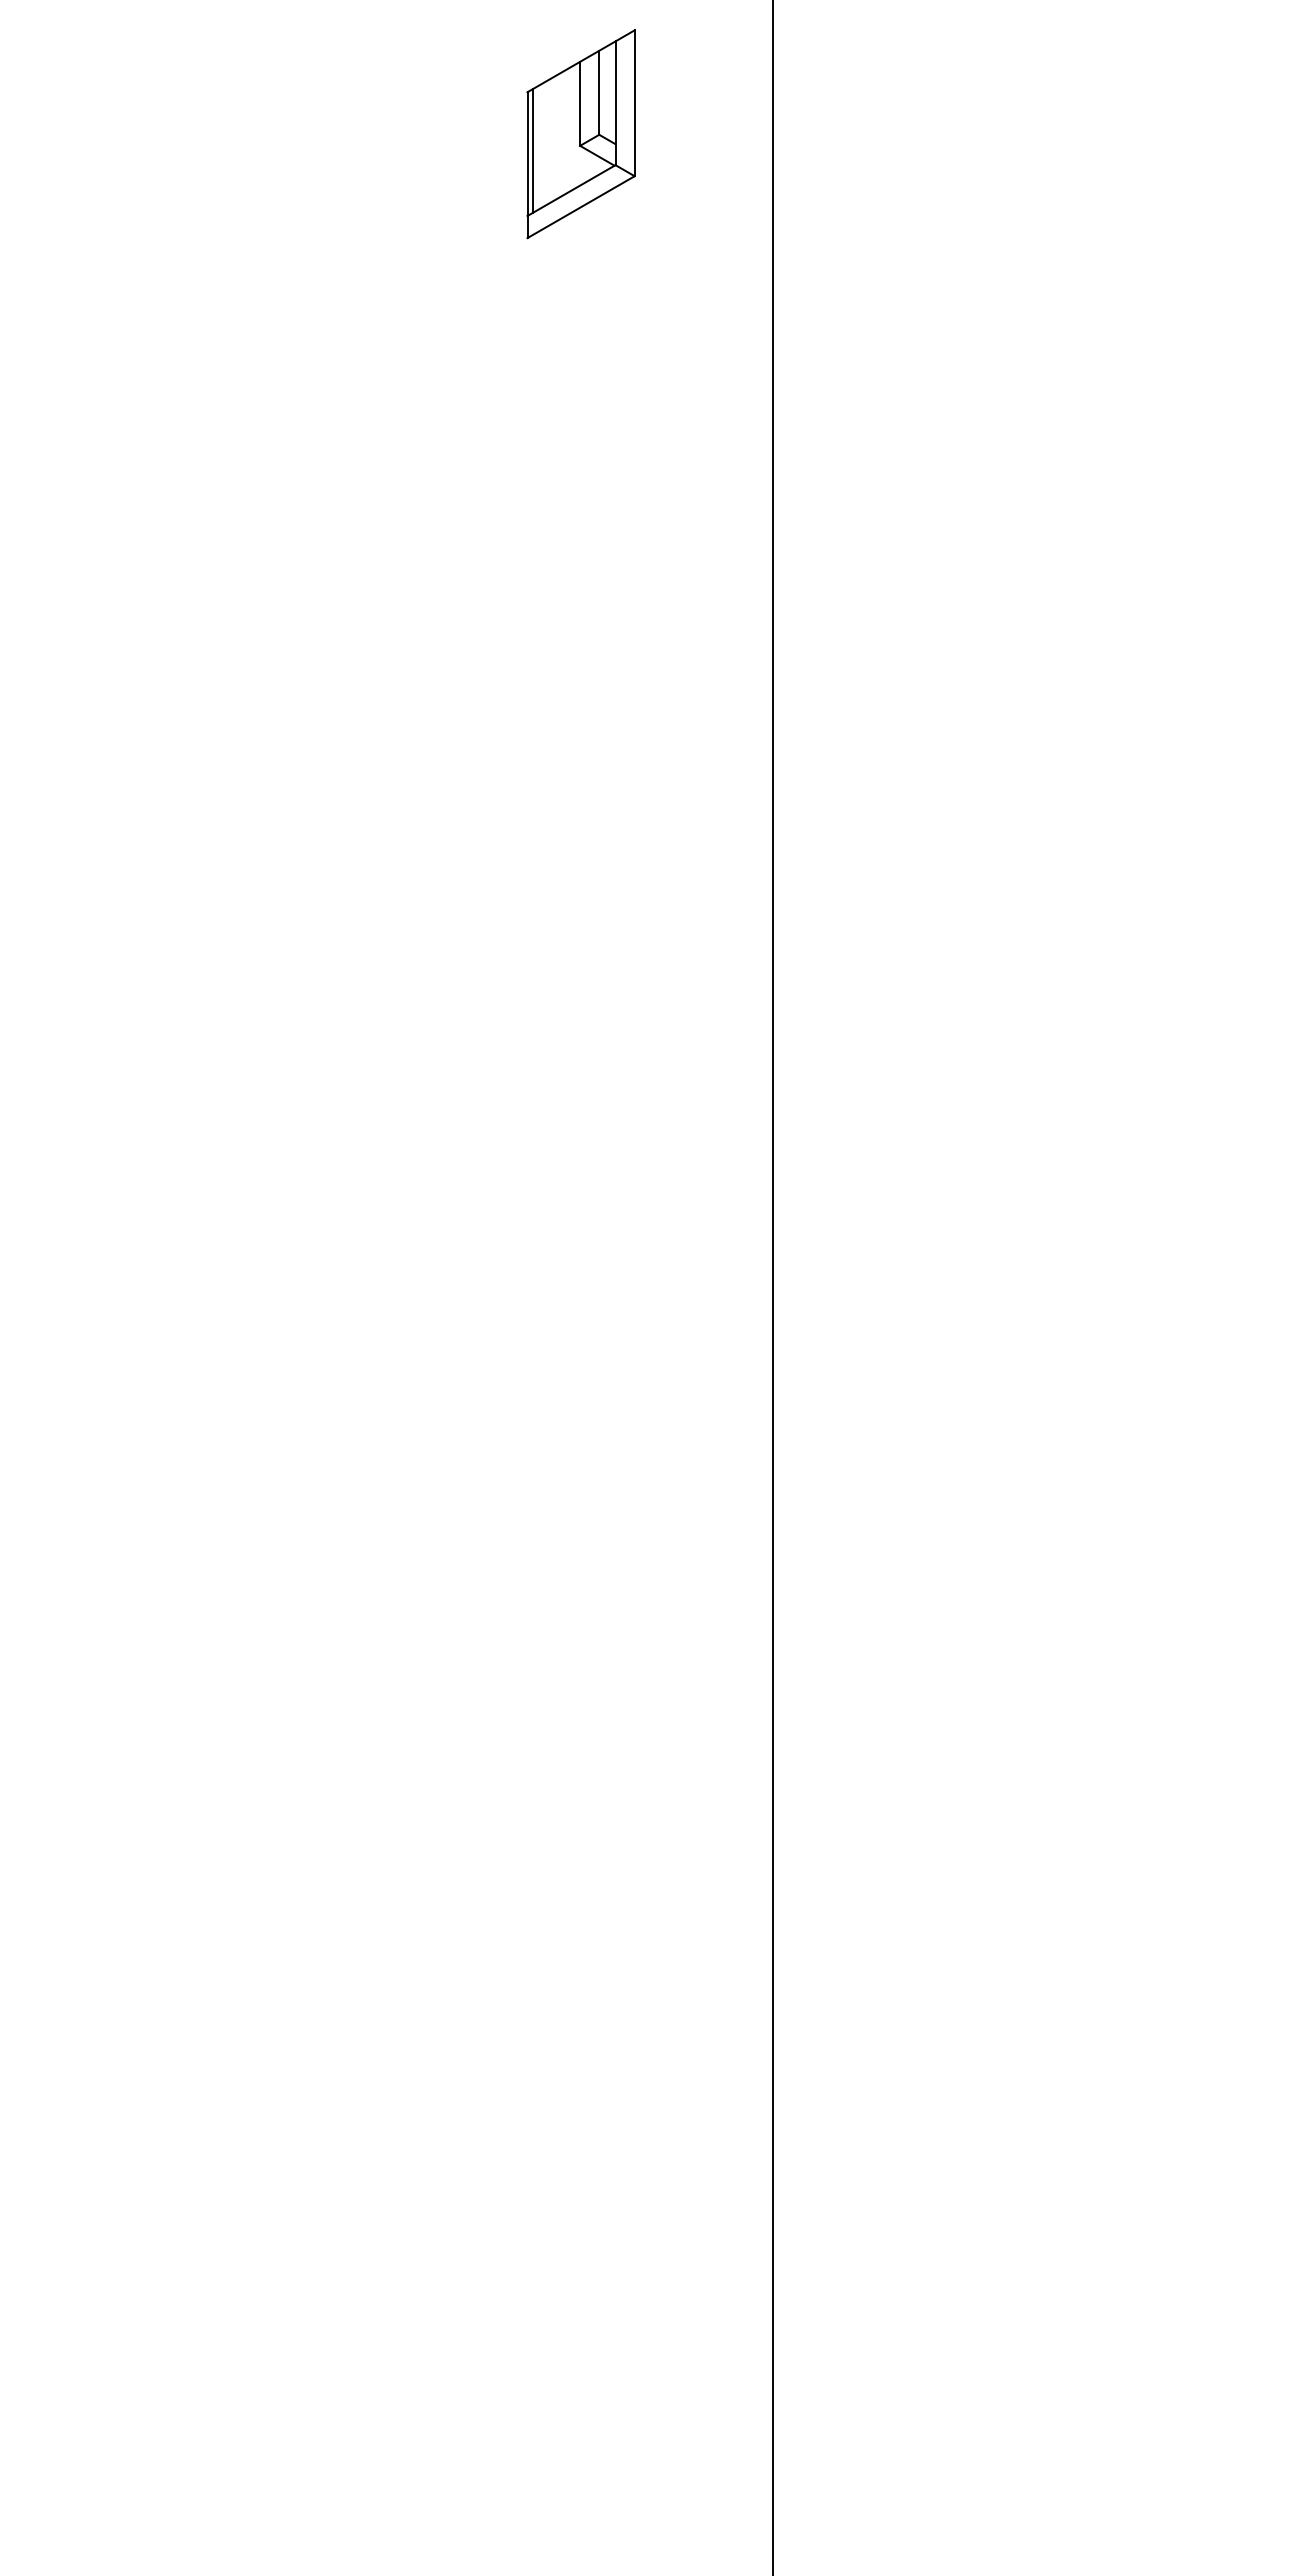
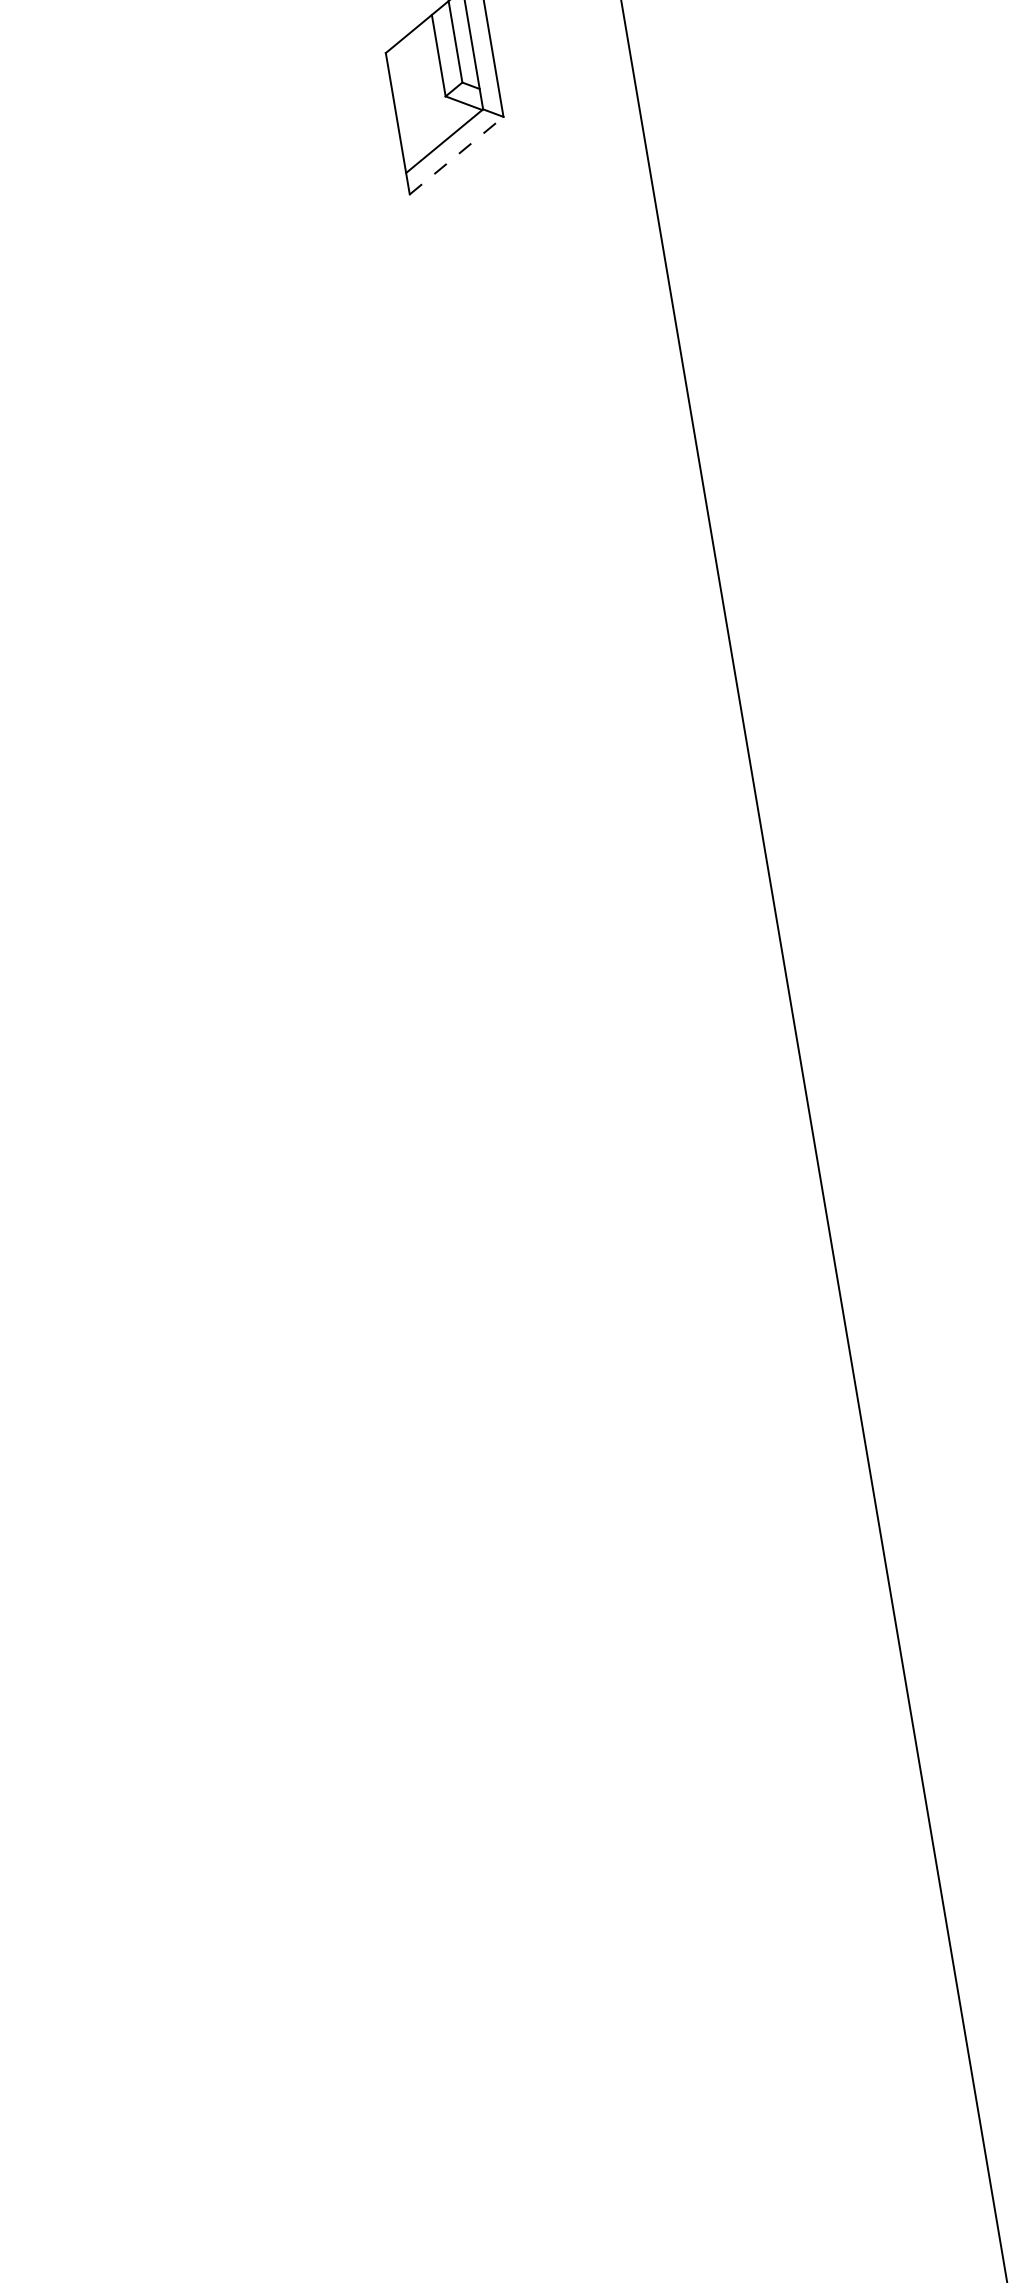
line: (533, 150) -> (401, 108), removed
line: (581, 207) -> (457, 155), solid -> dashed

